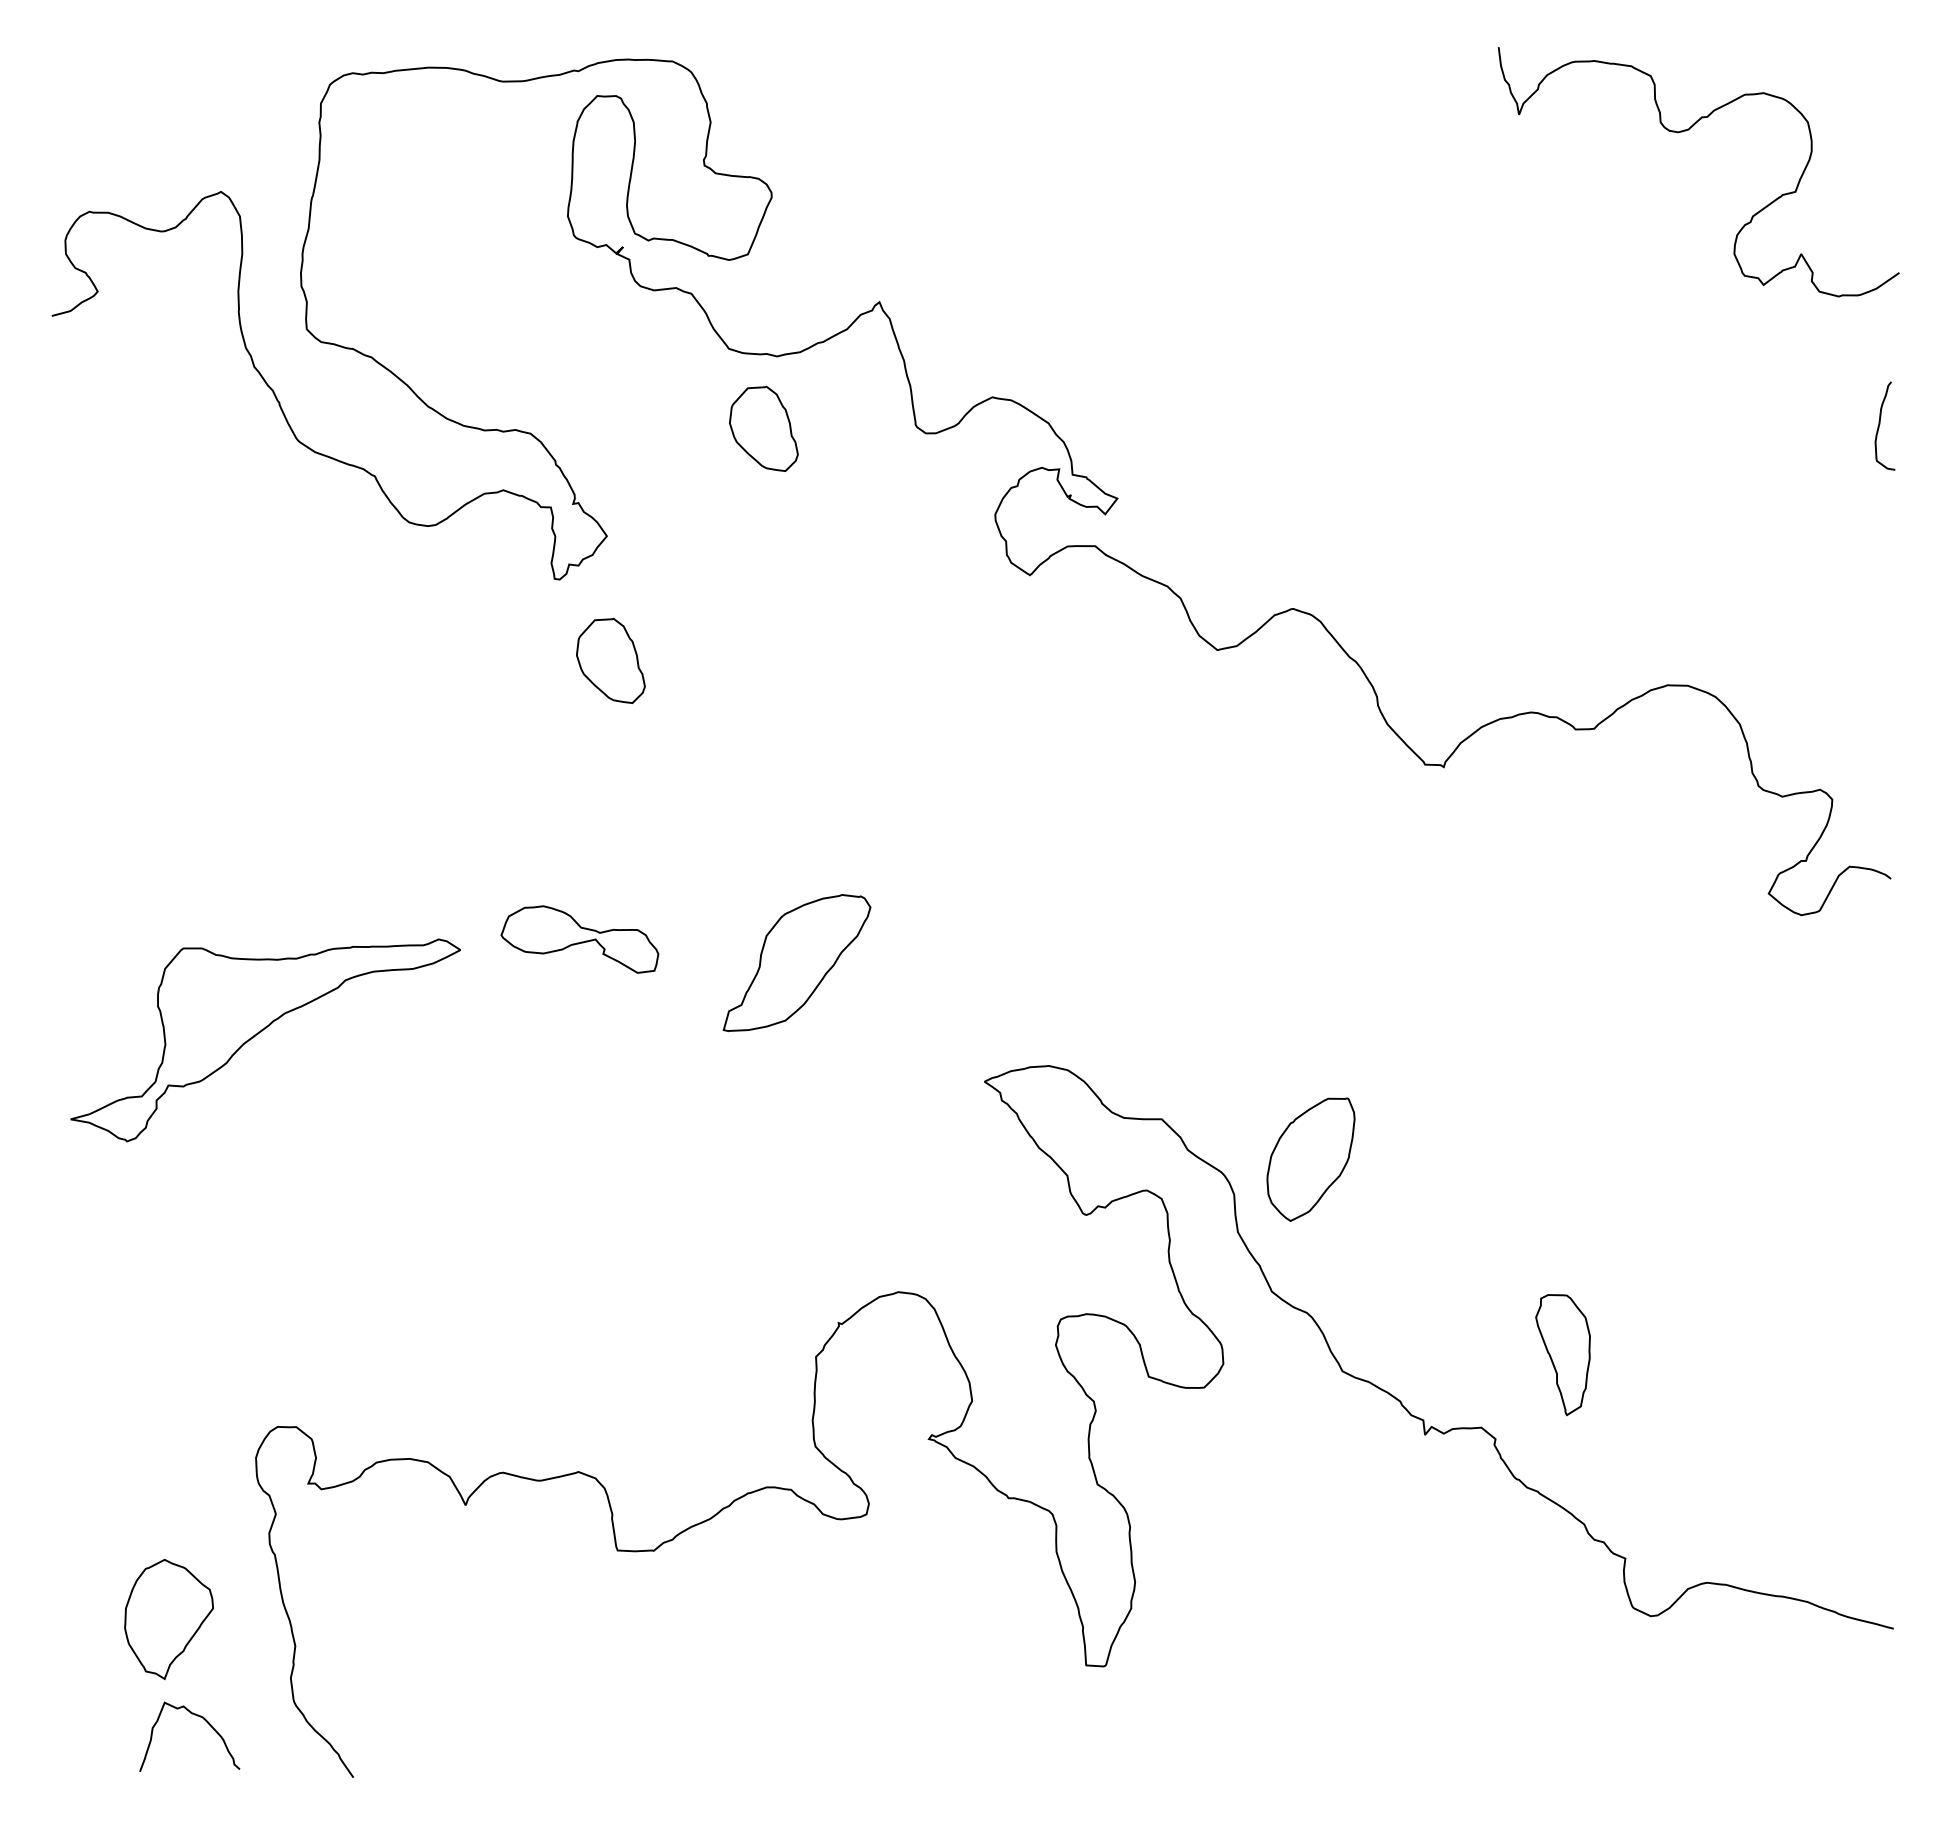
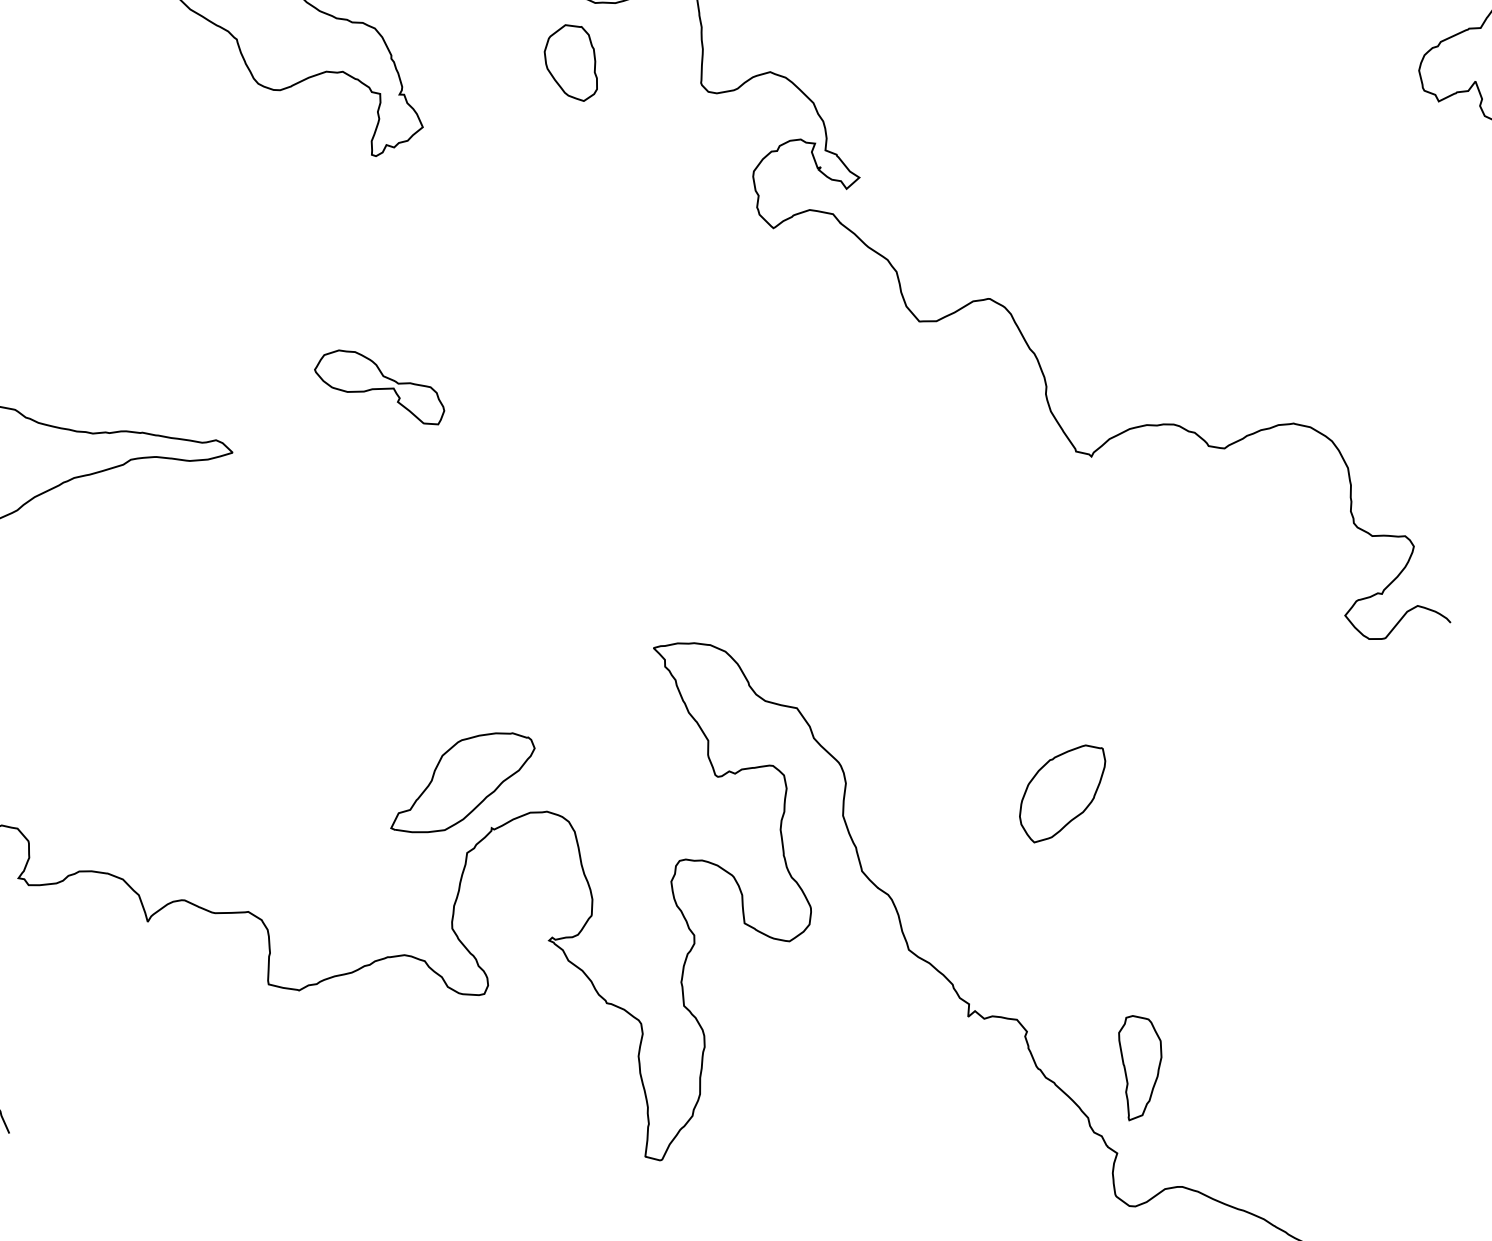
part: (610, 660) -> (405, 232), removed
part: (579, 939) -> (380, 385), moved
part: (796, 963) -> (463, 783), moved
part: (1310, 1159) -> (1061, 793), moved
part: (1562, 1355) -> (1135, 1069), moved

